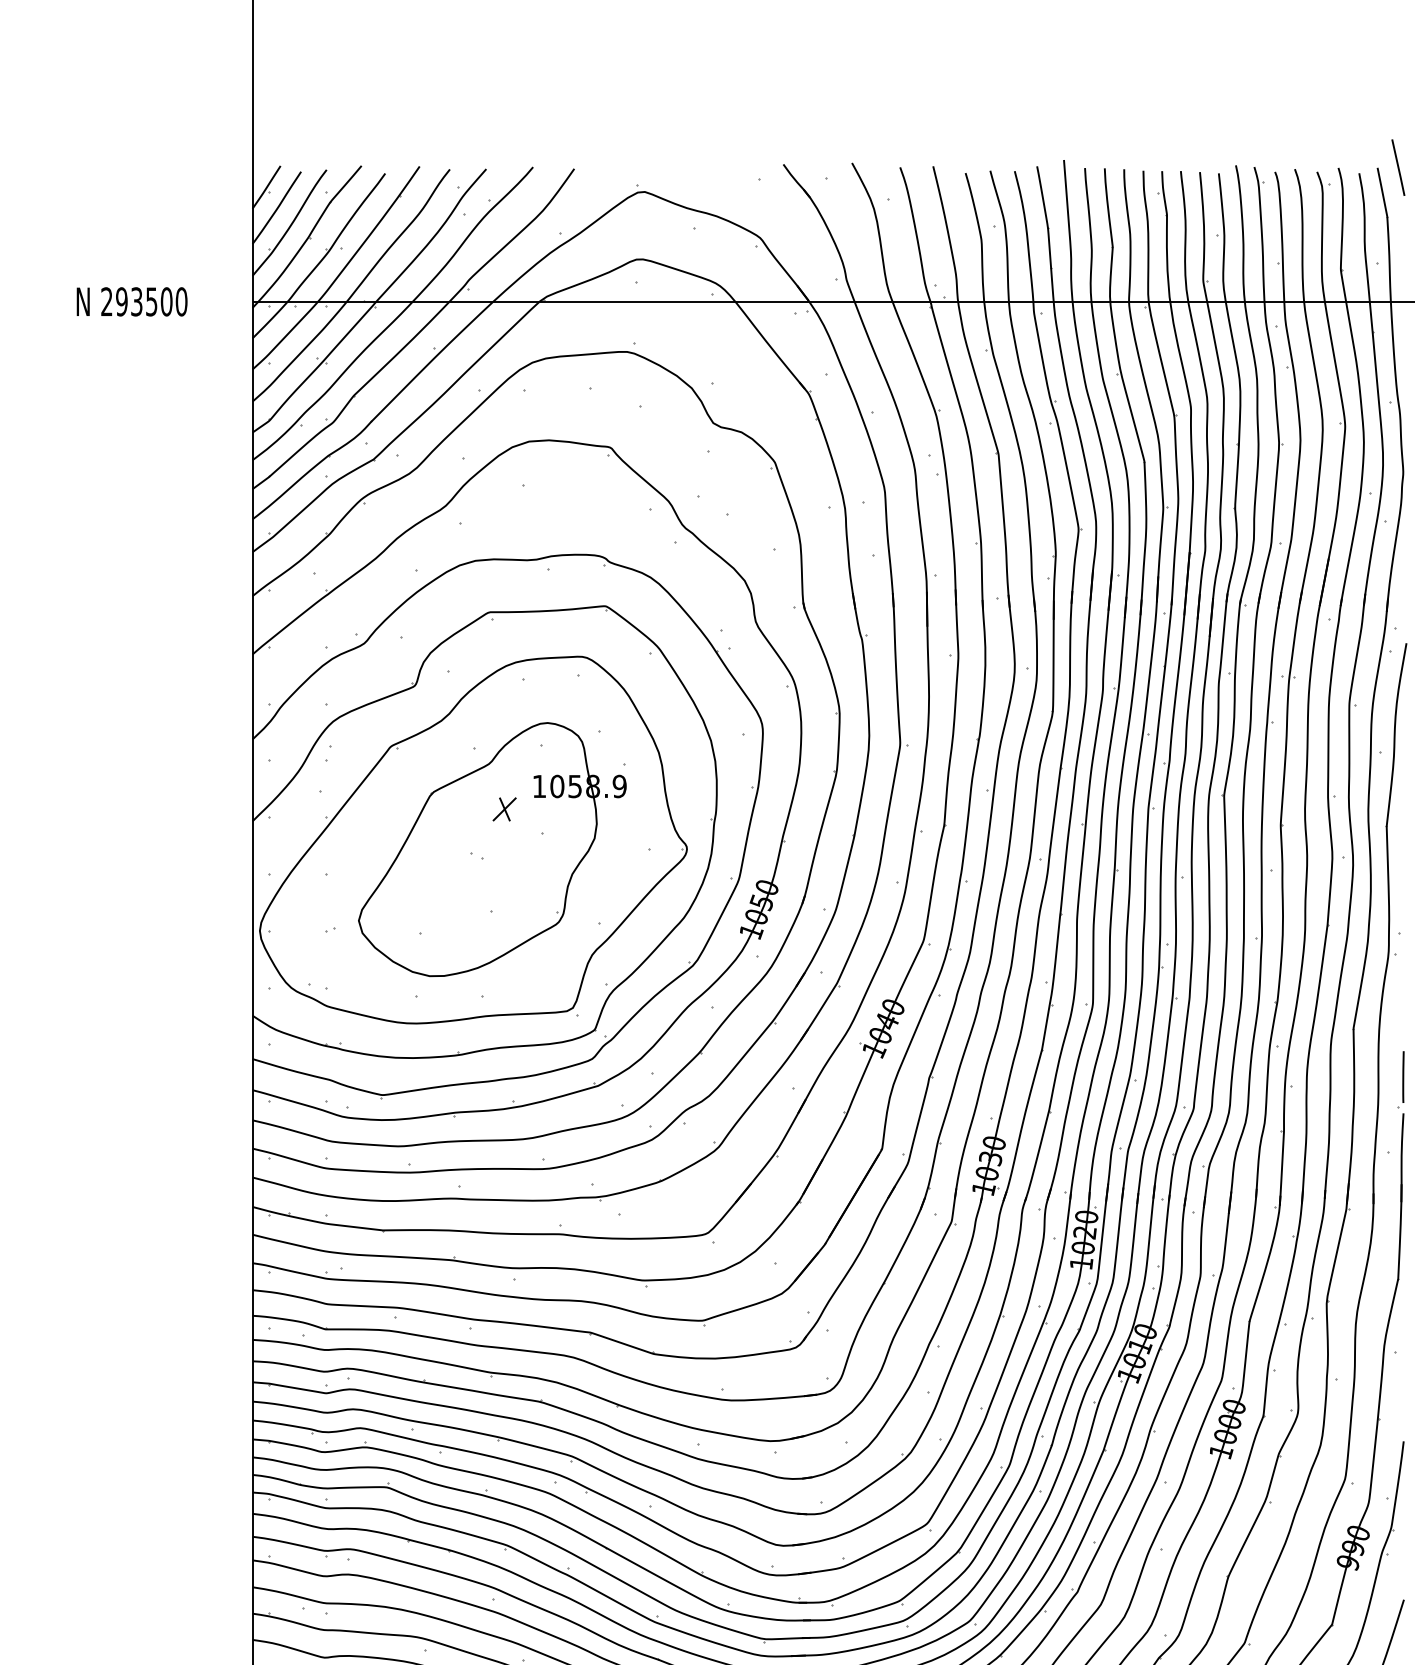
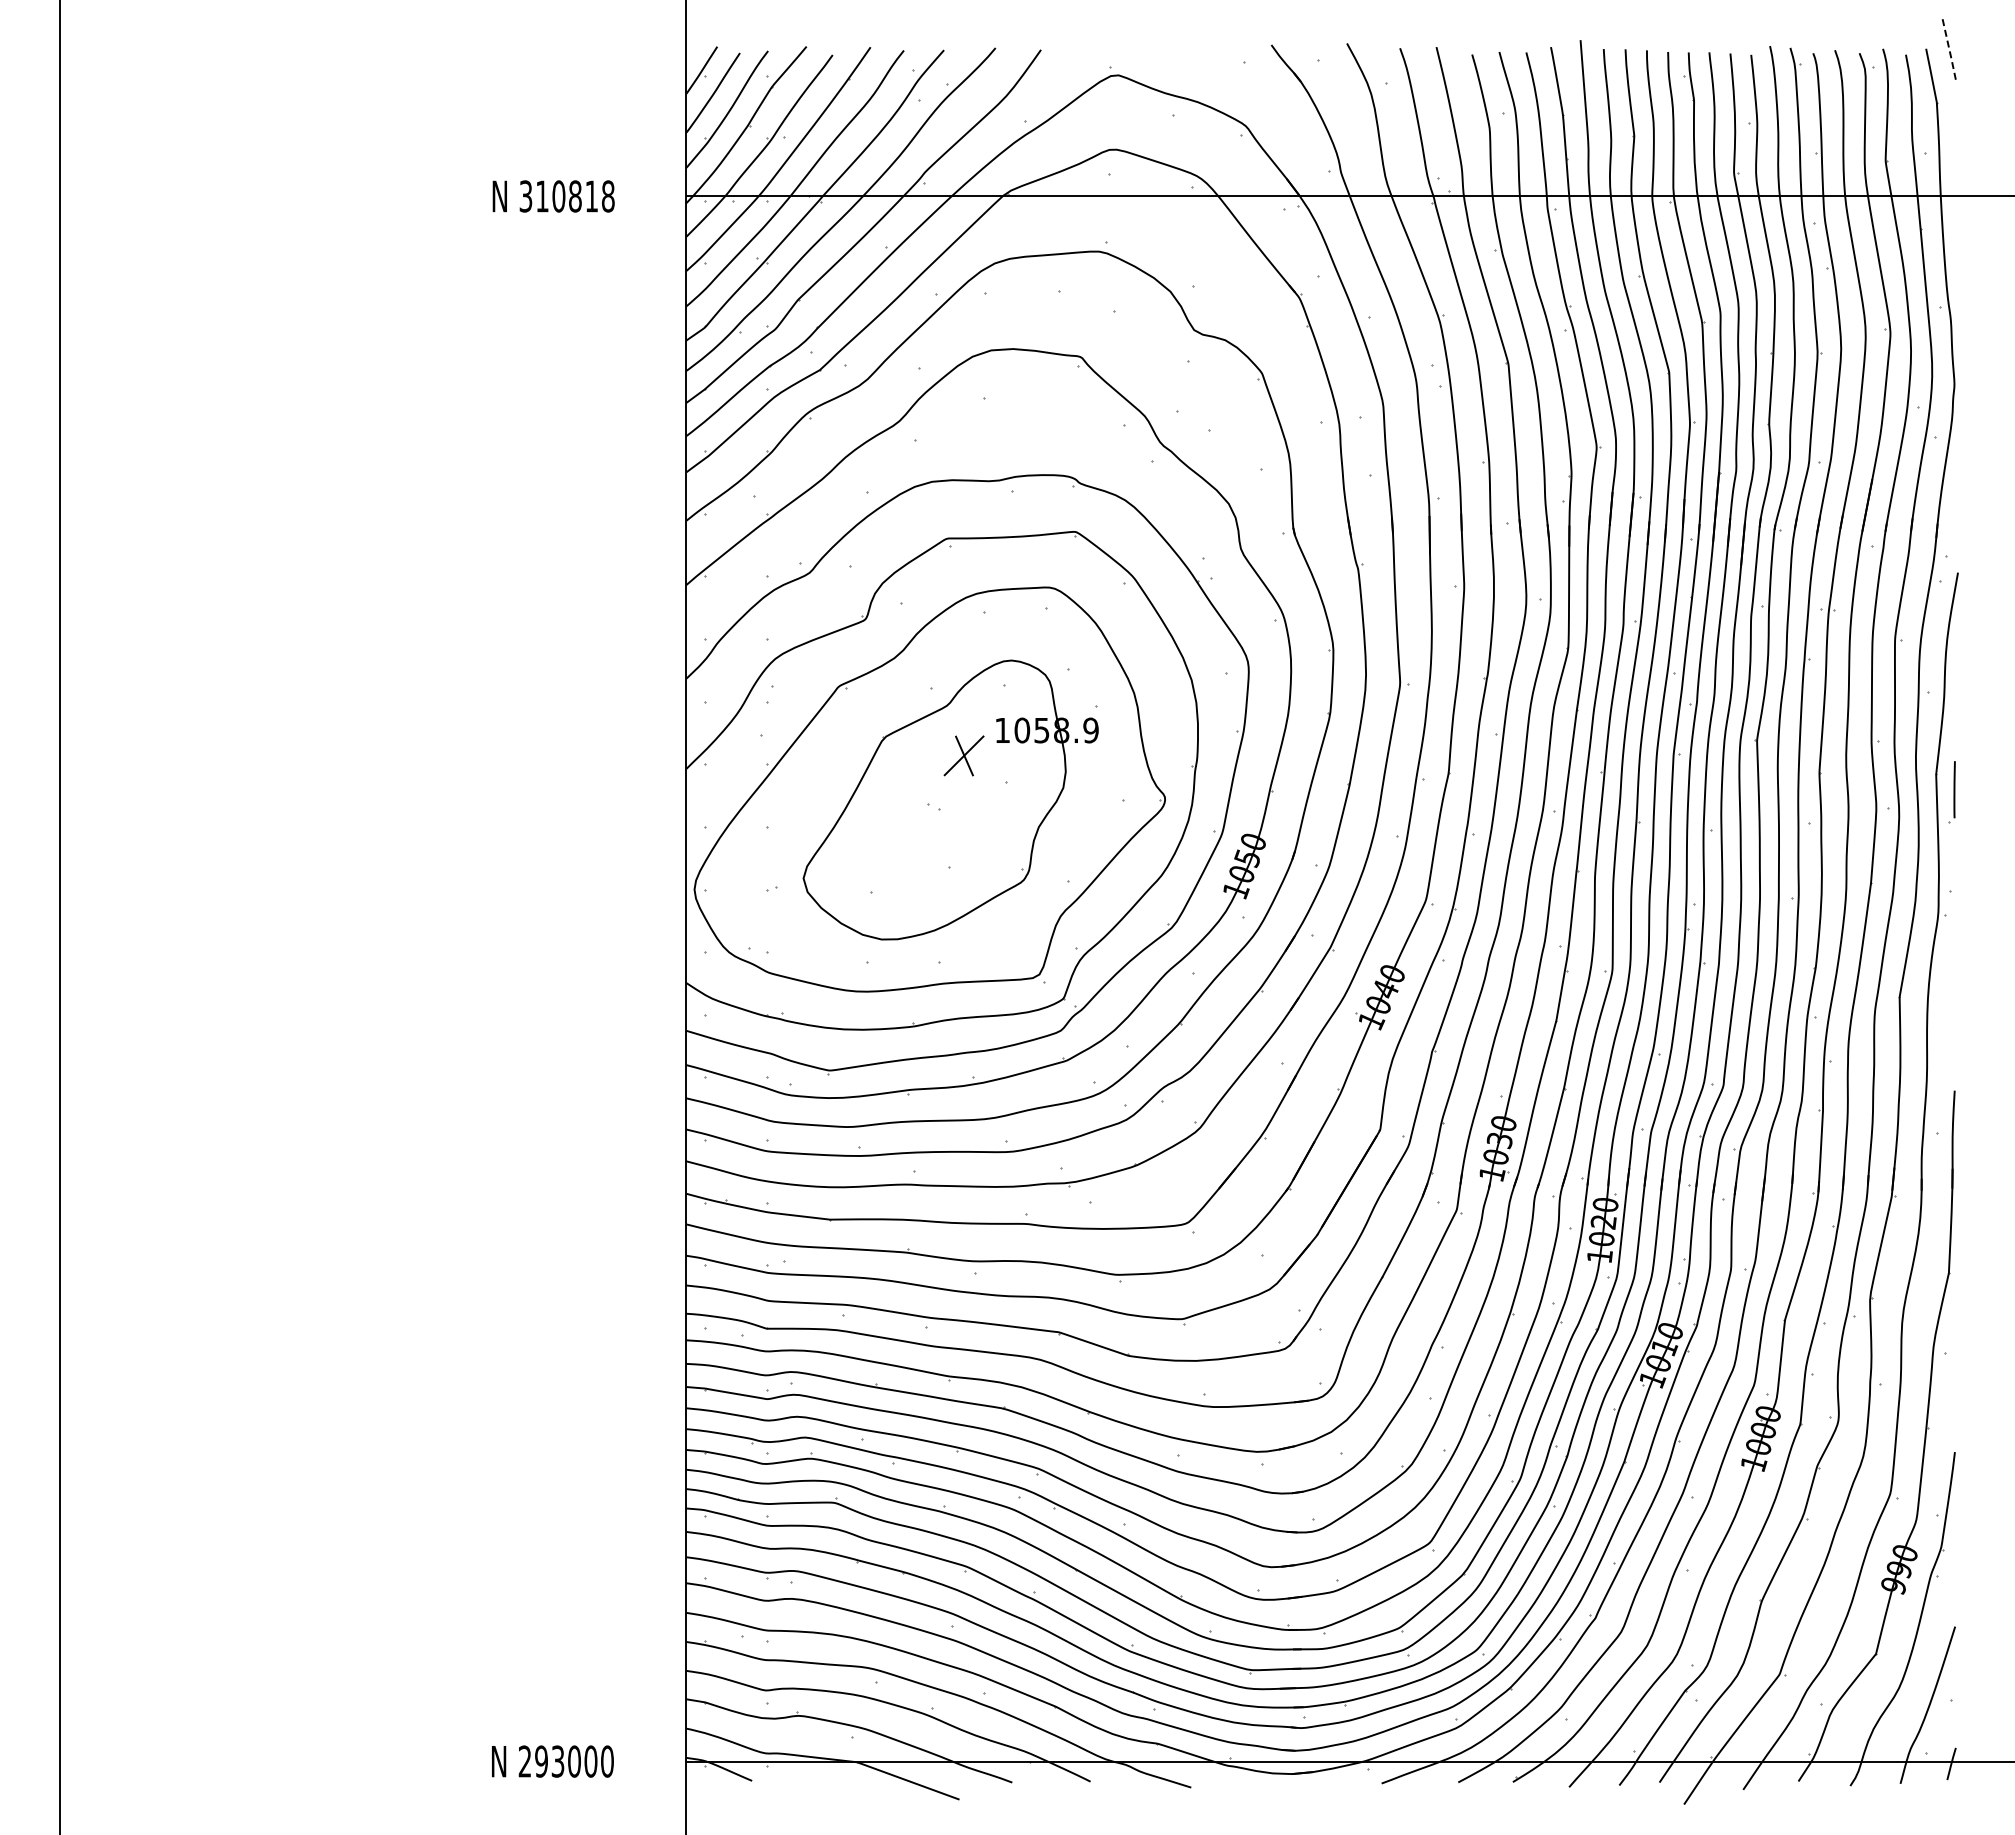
line: (1398, 167) -> (1949, 48), solid -> dashed
text: (143, 301) -> (566, 196), 293500 -> 310818
part: (504, 809) -> (964, 755), size x1.6
part: (1400, 1079) -> (1951, 792), moved

